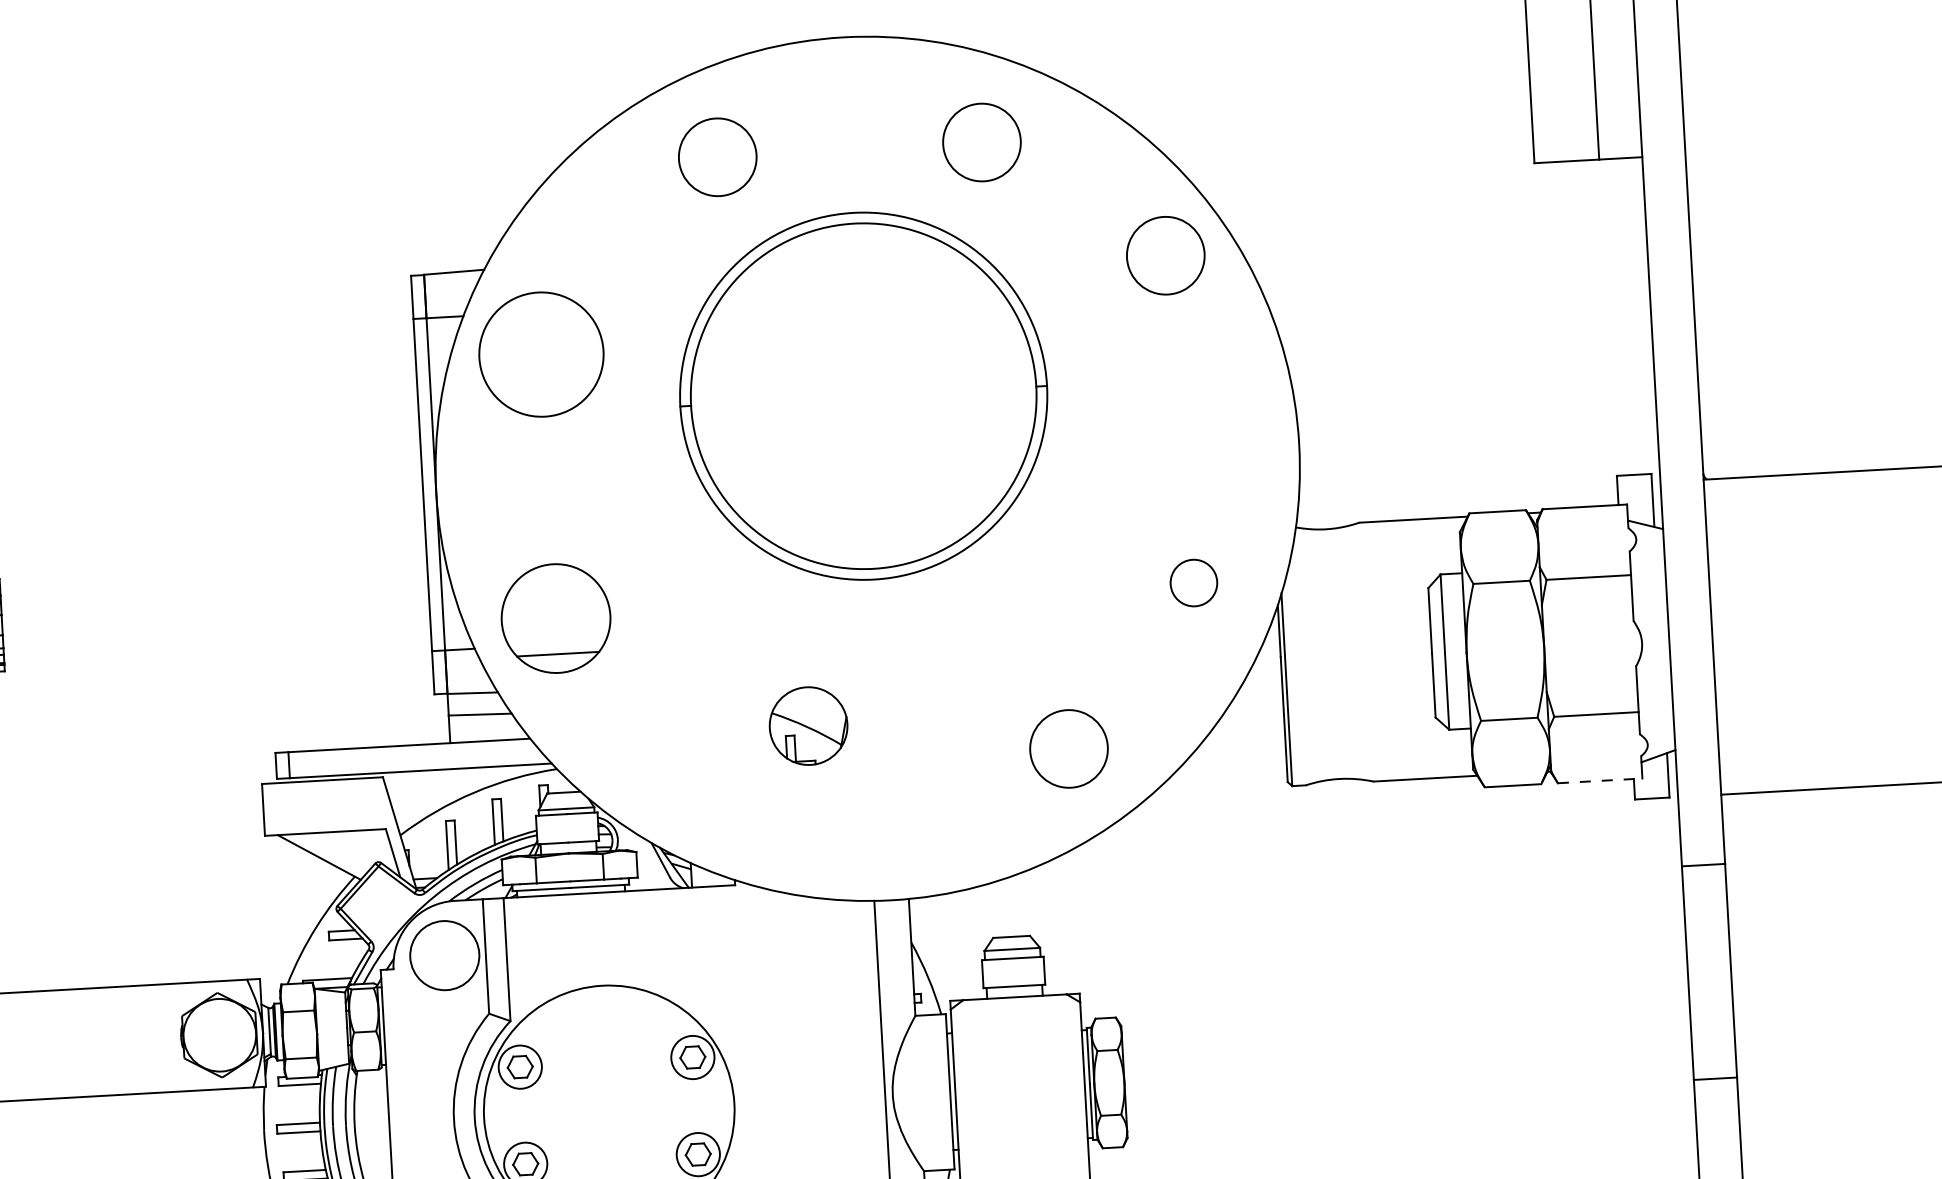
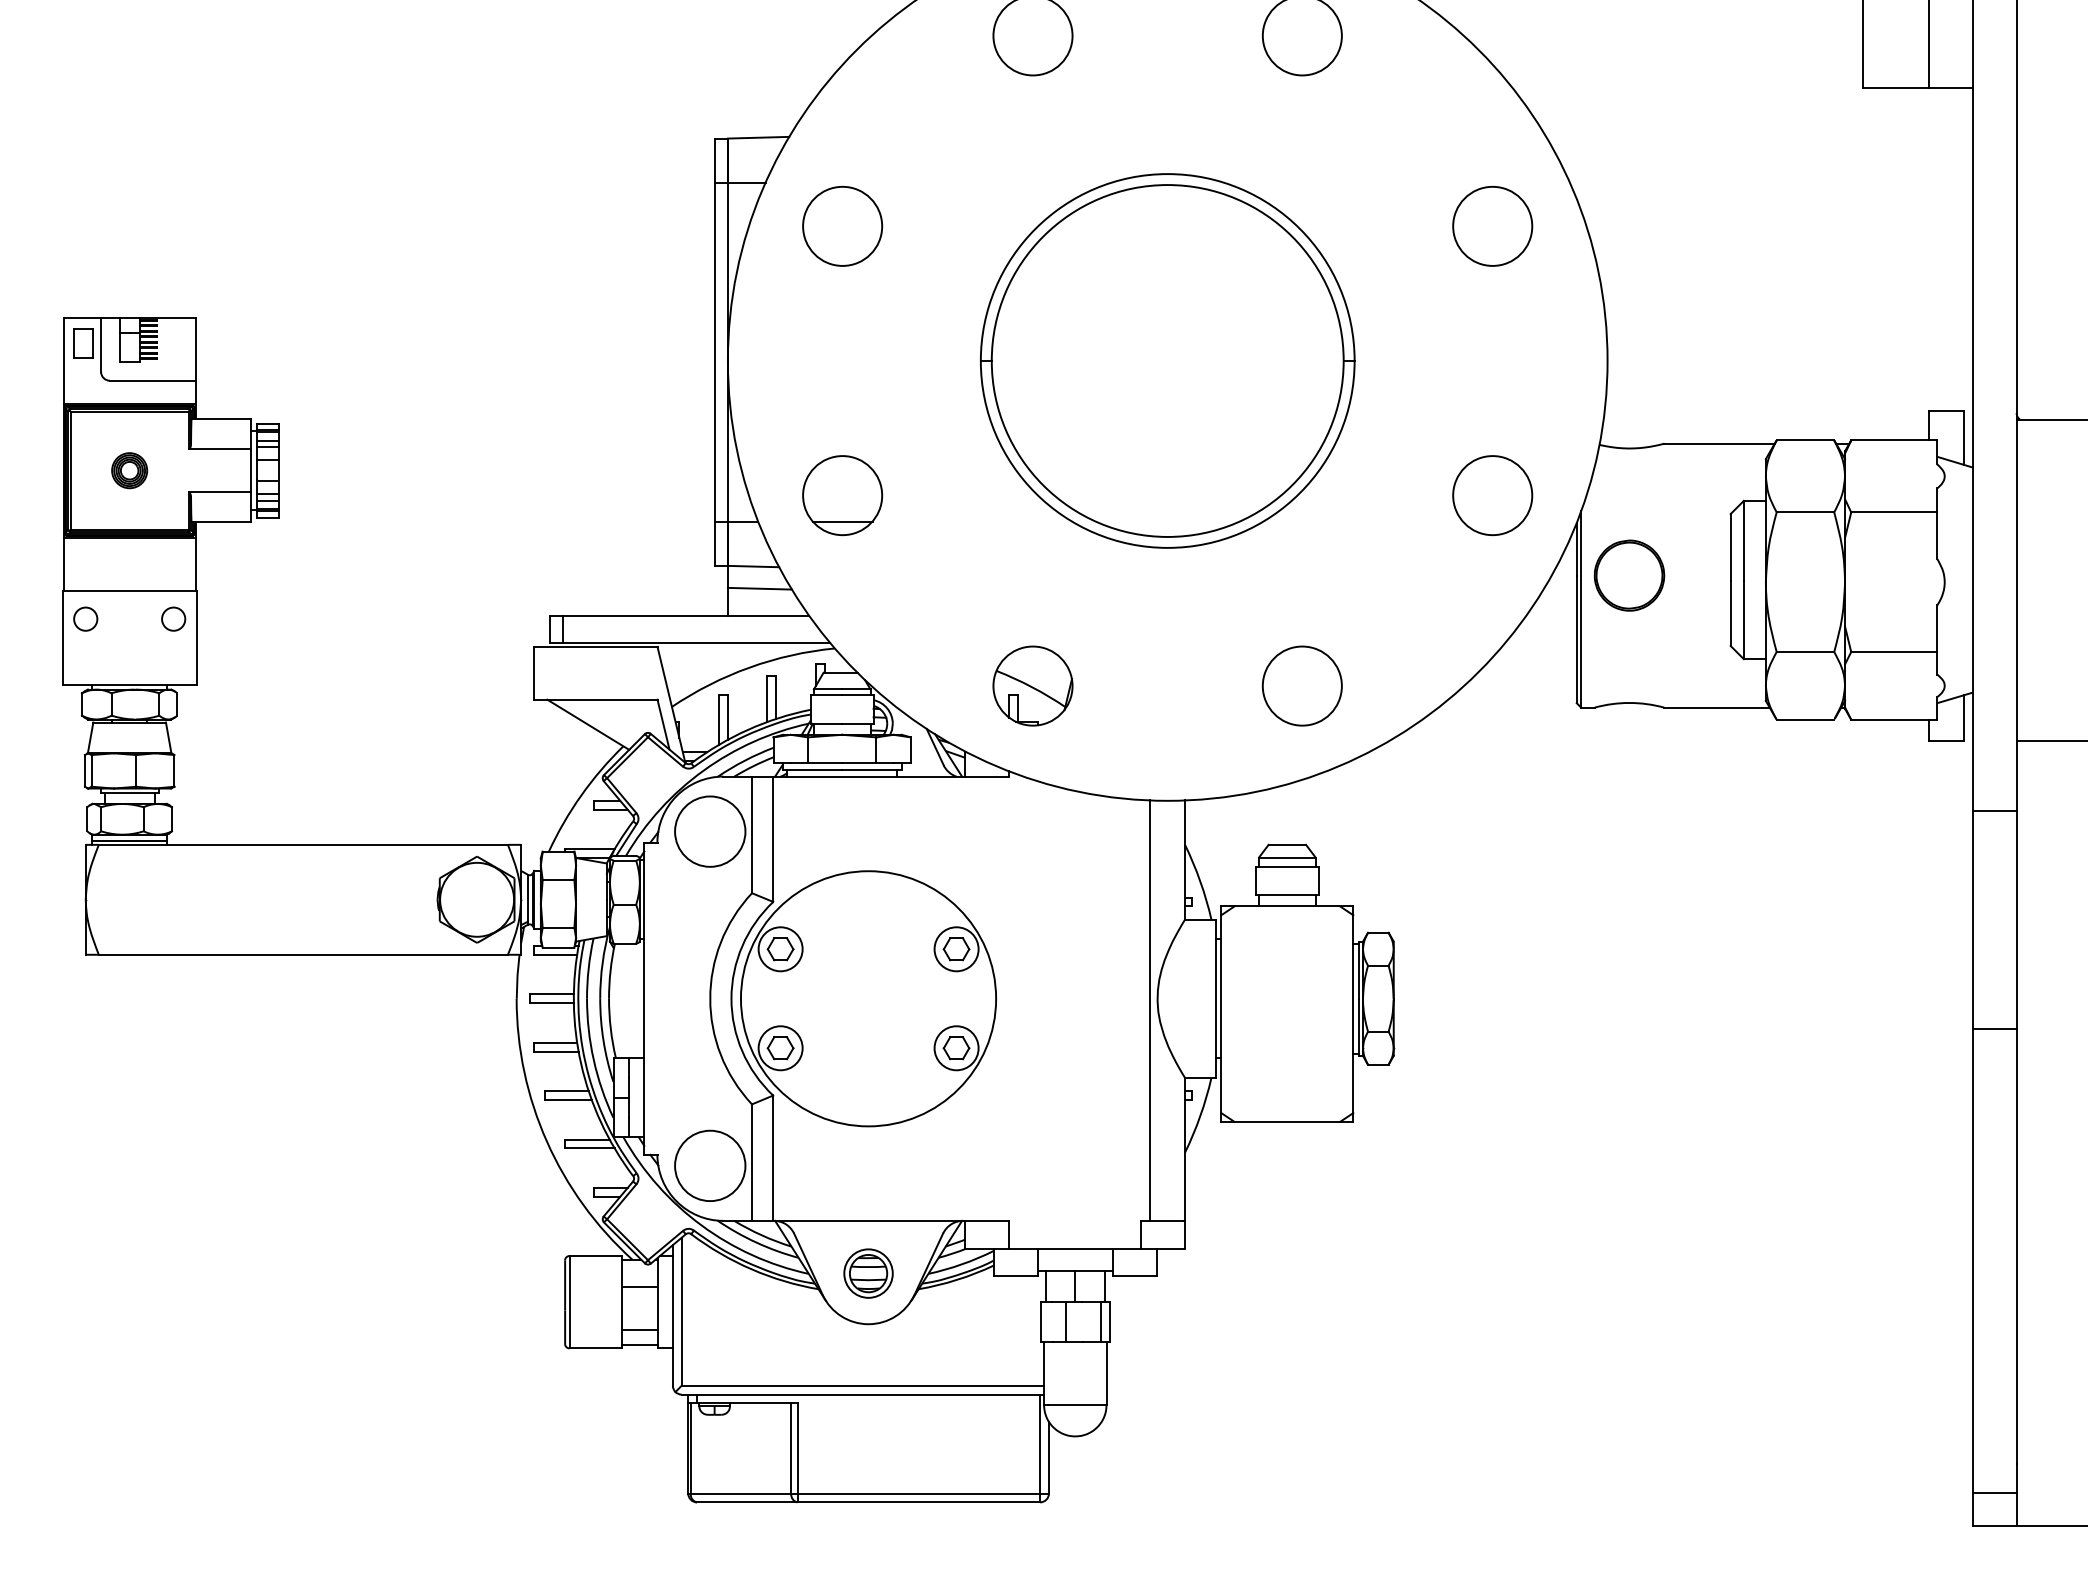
circle: (1165, 254) -> (1492, 225), moved
circle: (541, 353) -> (842, 225), size x0.62
part: (863, 395) -> (1167, 360), moved
circle: (1193, 582) -> (1492, 495), size x1.67
part: (556, 618) -> (842, 495), size x0.71
part: (1332, 653) -> (1629, 575), added
part: (808, 725) -> (1032, 685), moved
circle: (1068, 748) -> (1301, 685), moved
line: (1600, 780) -> (1894, 719), dashed -> solid

